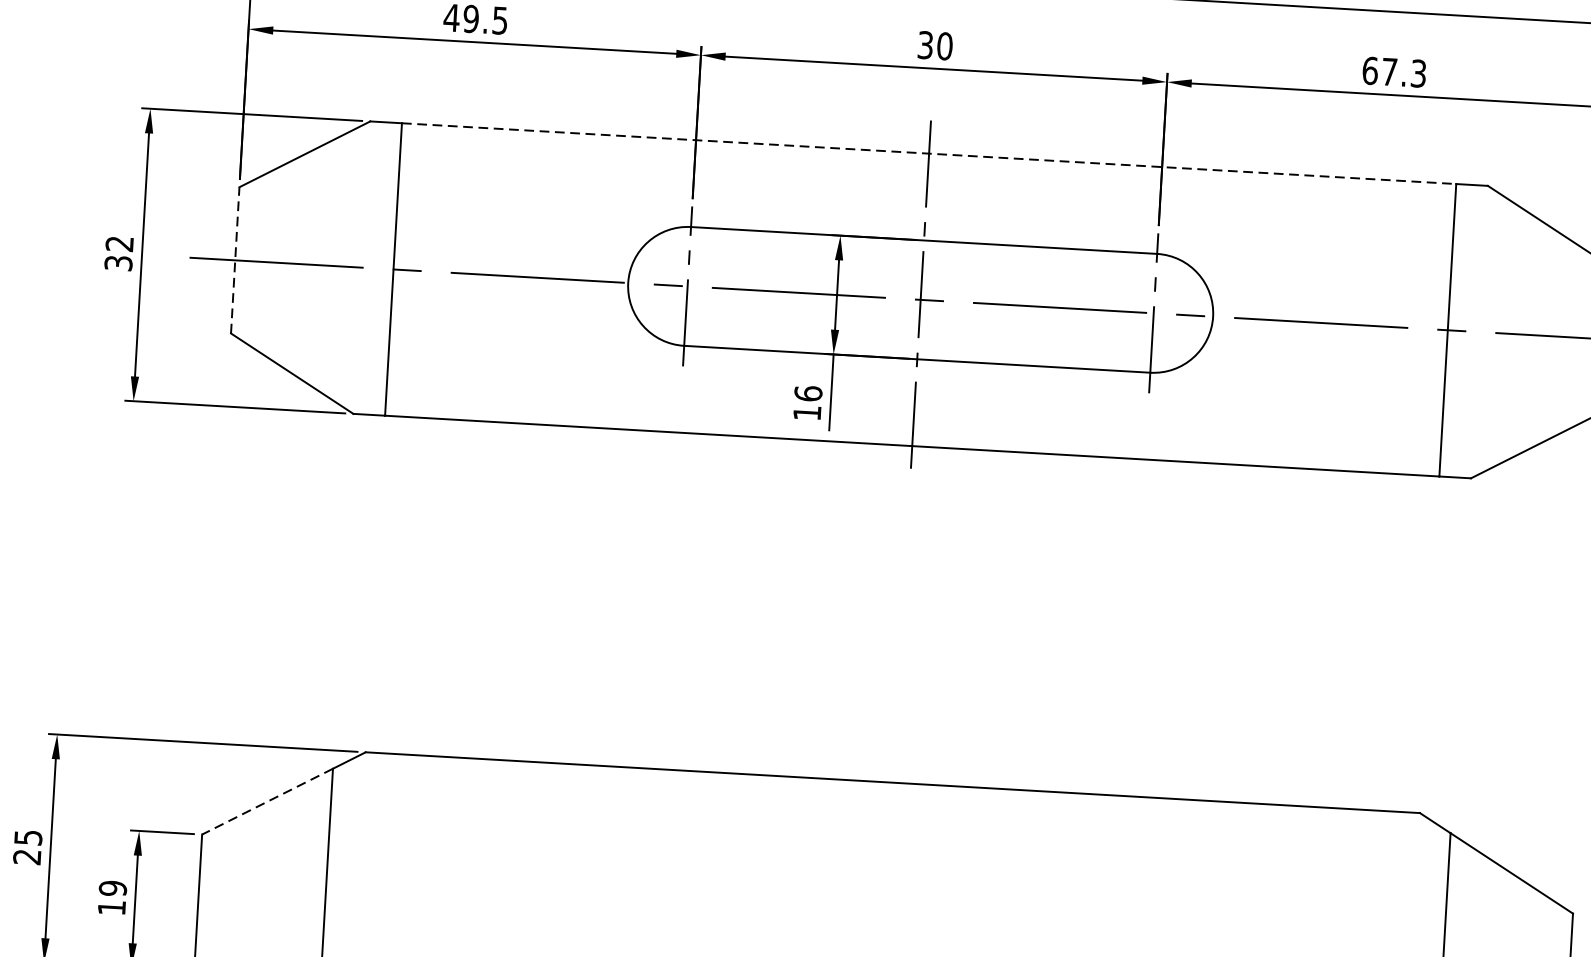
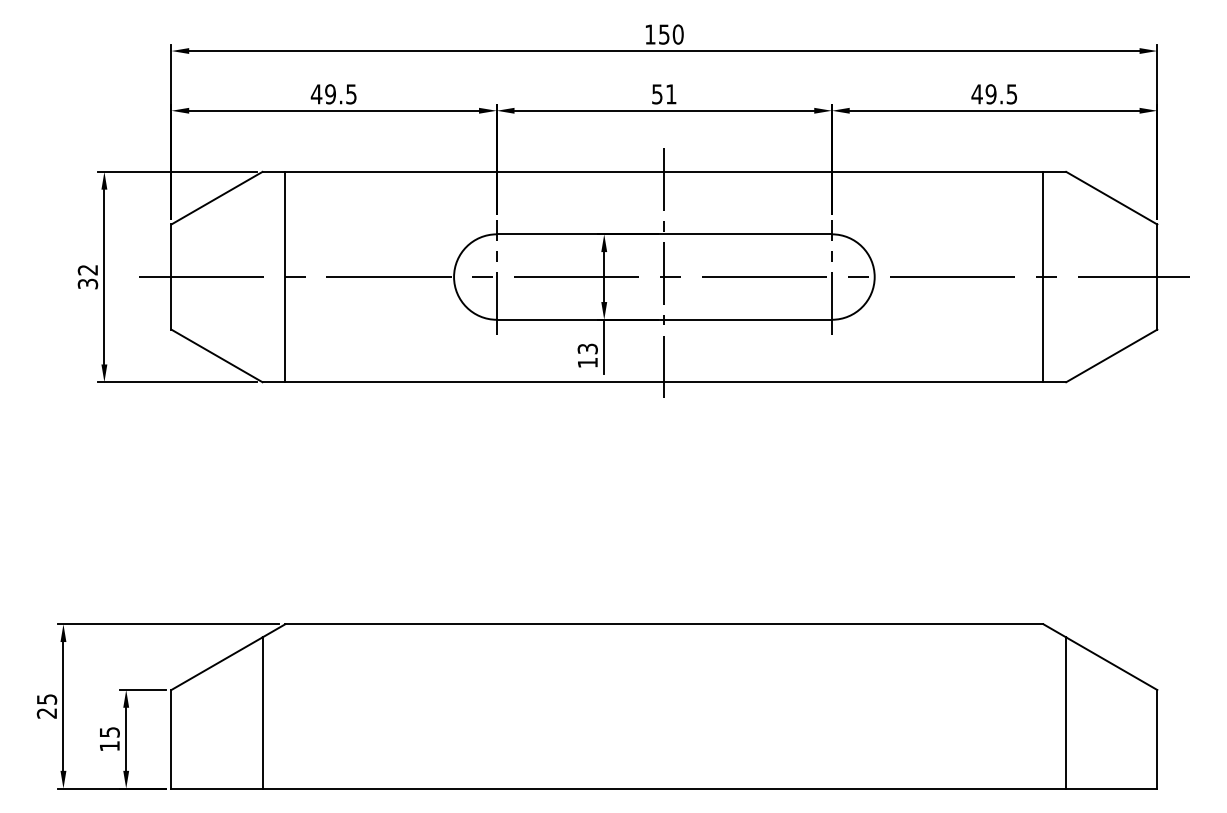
text: (935, 46) -> (664, 94), 30 -> 51
text: (1394, 72) -> (994, 94), 67.3 -> 49.5
line: (929, 153) -> (664, 171), dashed -> solid
line: (235, 260) -> (171, 277), dashed -> solid
text: (808, 393) -> (587, 348), 16 -> 13
line: (266, 801) -> (216, 663), dashed -> solid
text: (112, 888) -> (109, 732), 19 -> 15

